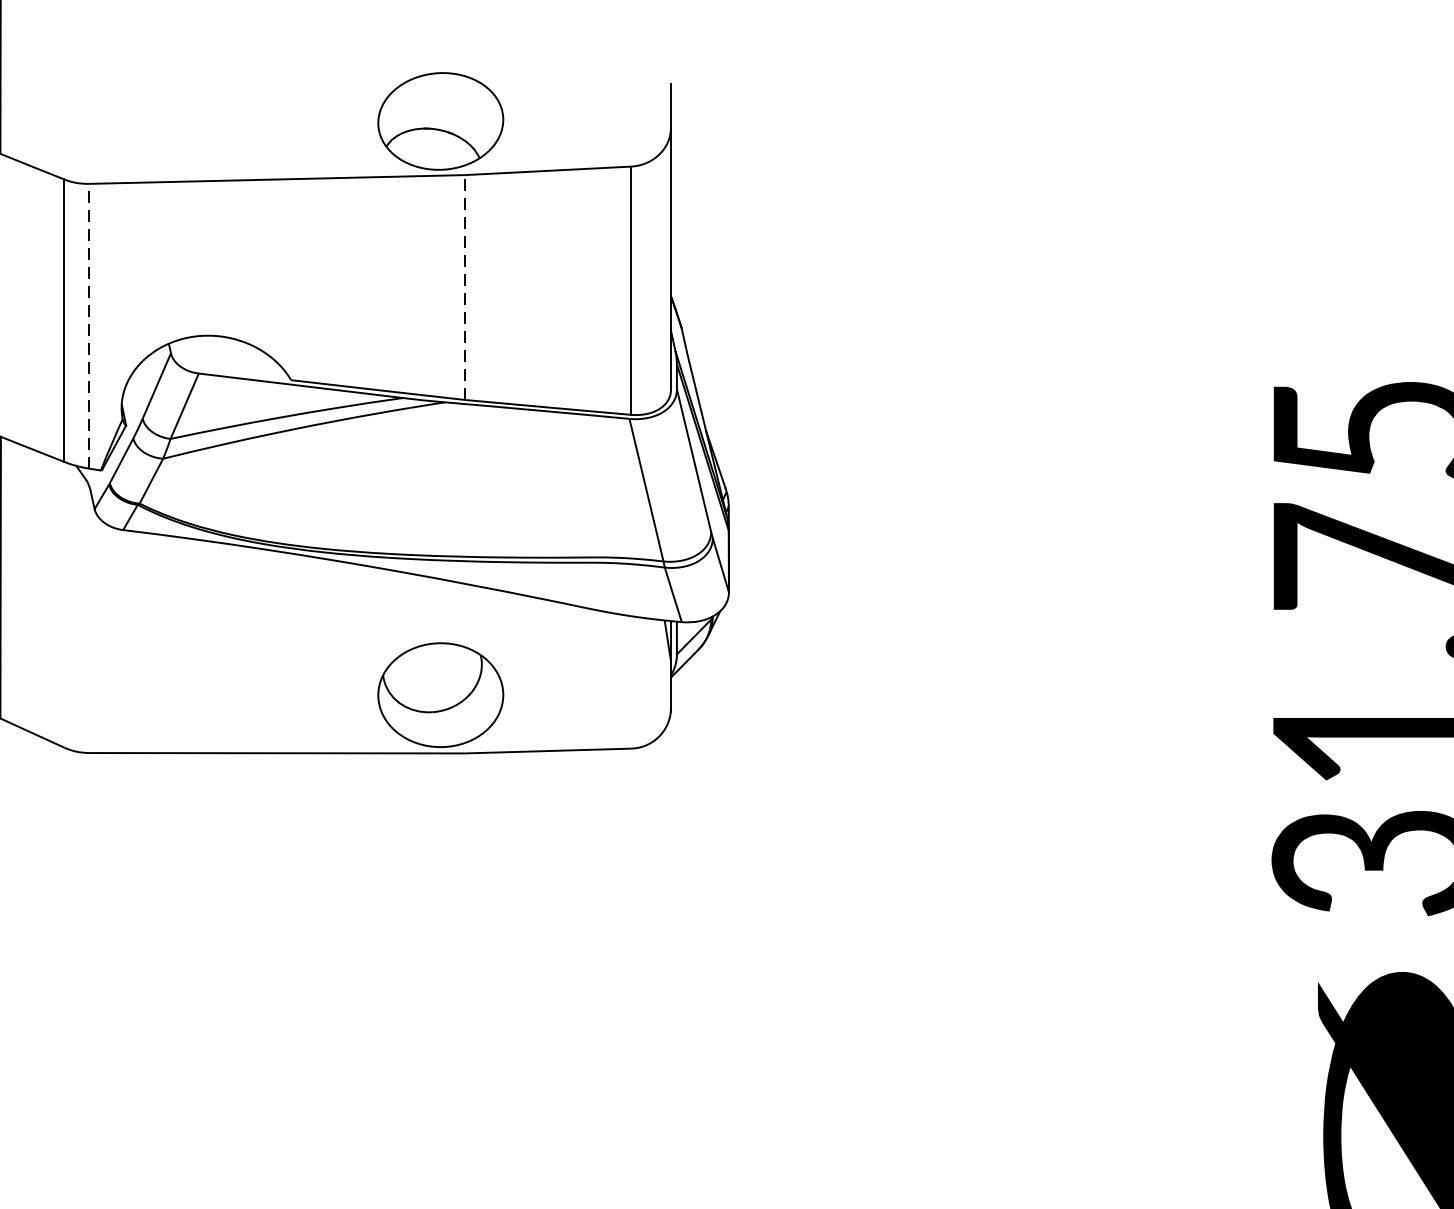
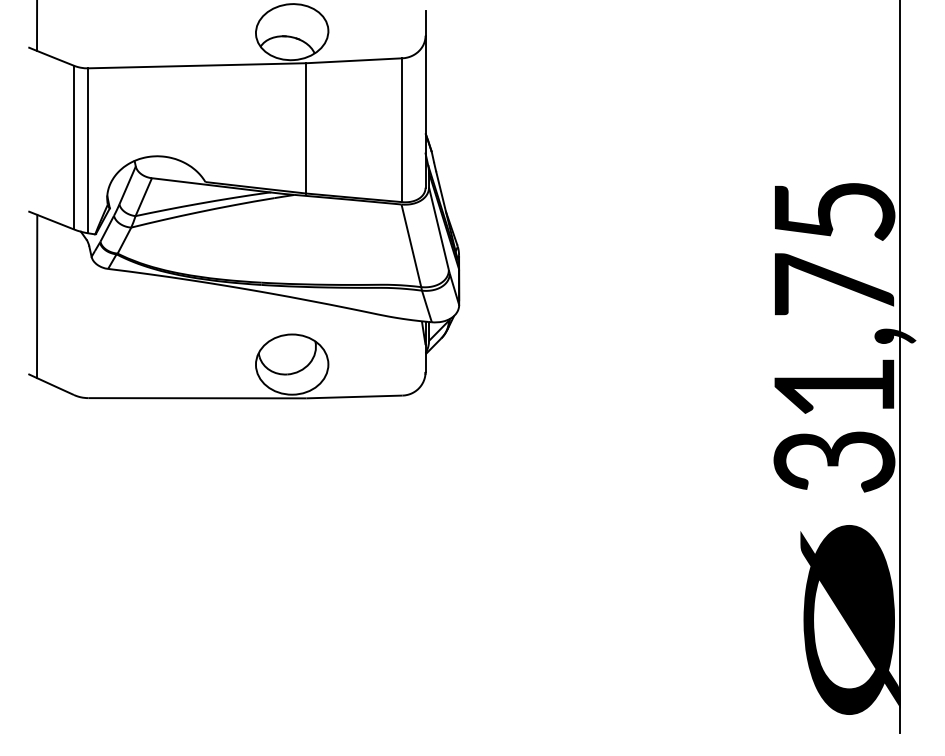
line: (465, 286) -> (306, 127), dashed -> solid
line: (89, 325) -> (88, 150), dashed -> solid

